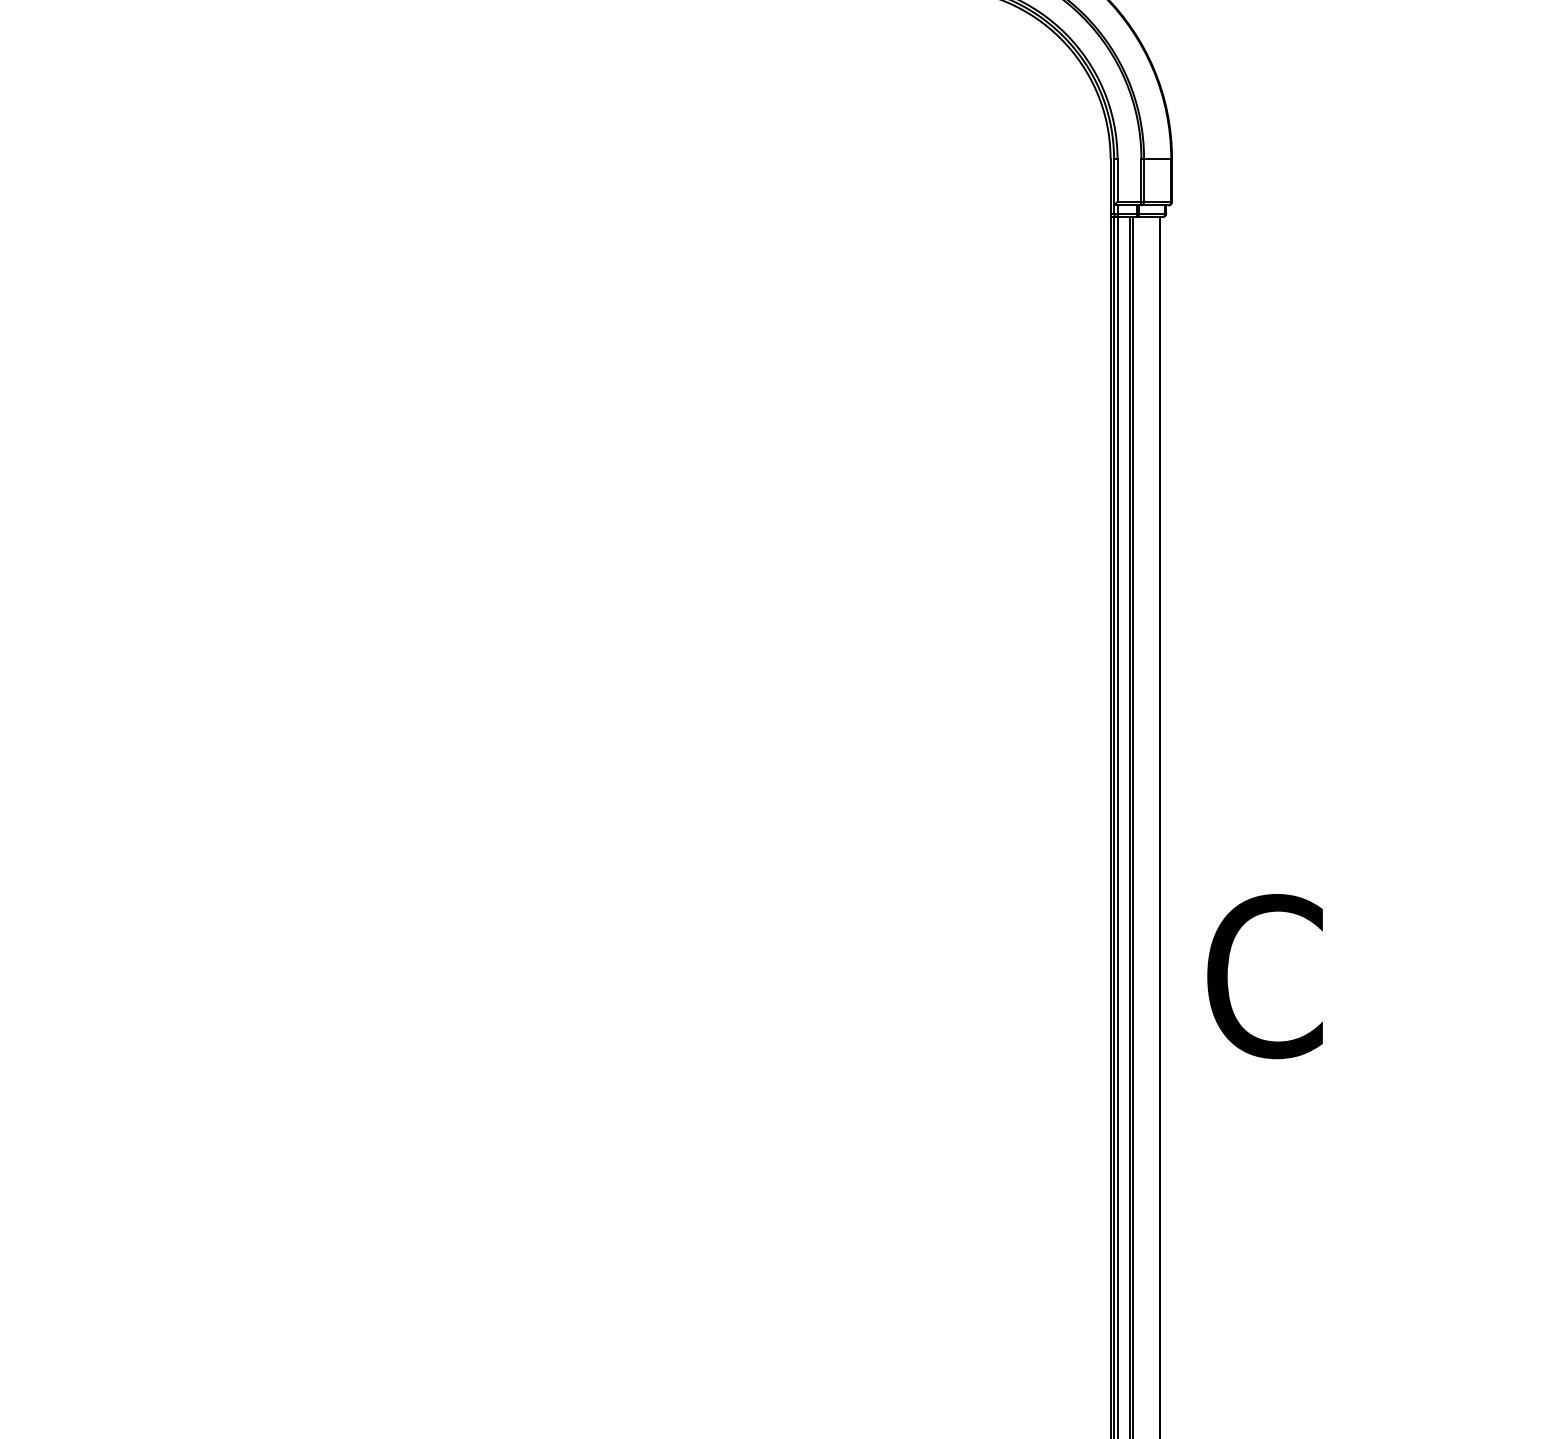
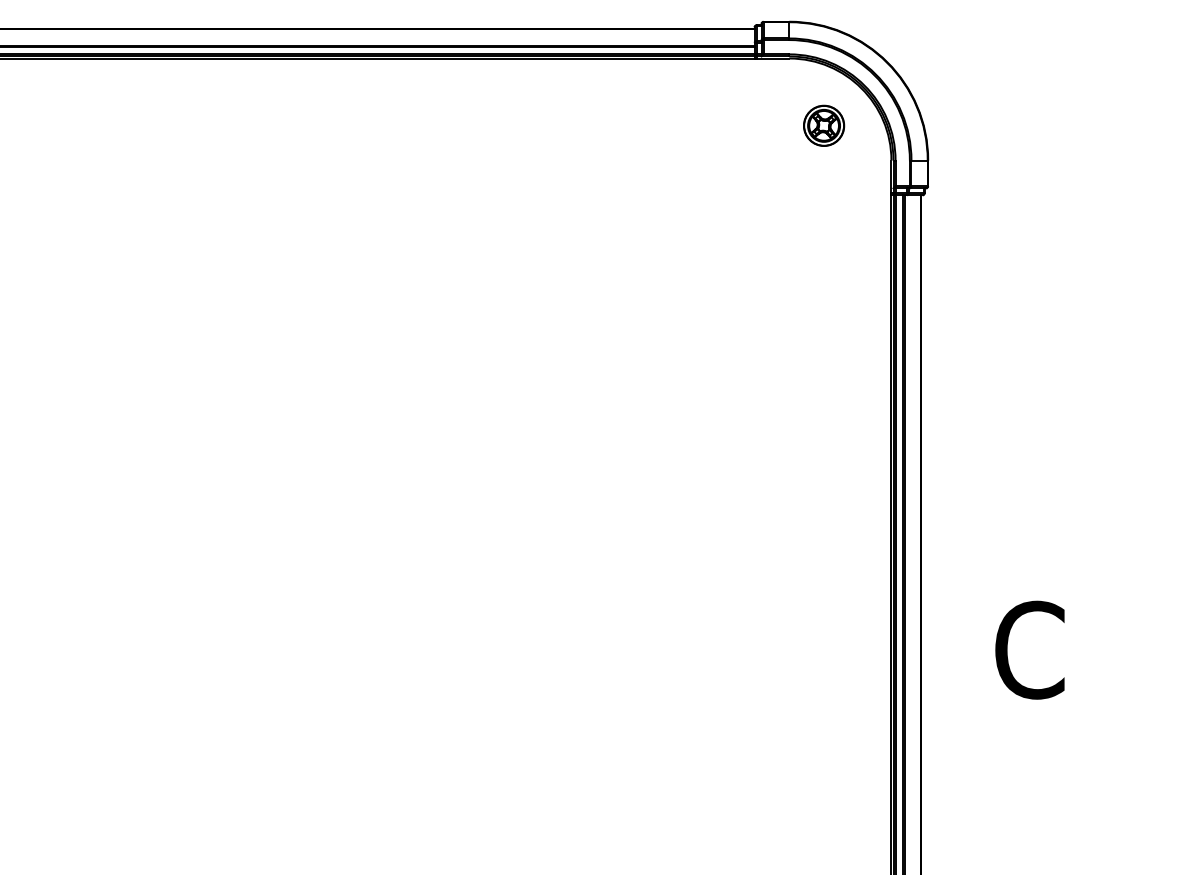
part: (998, 100) -> (824, 125), added
text: (1264, 975) -> (1029, 649), moved

